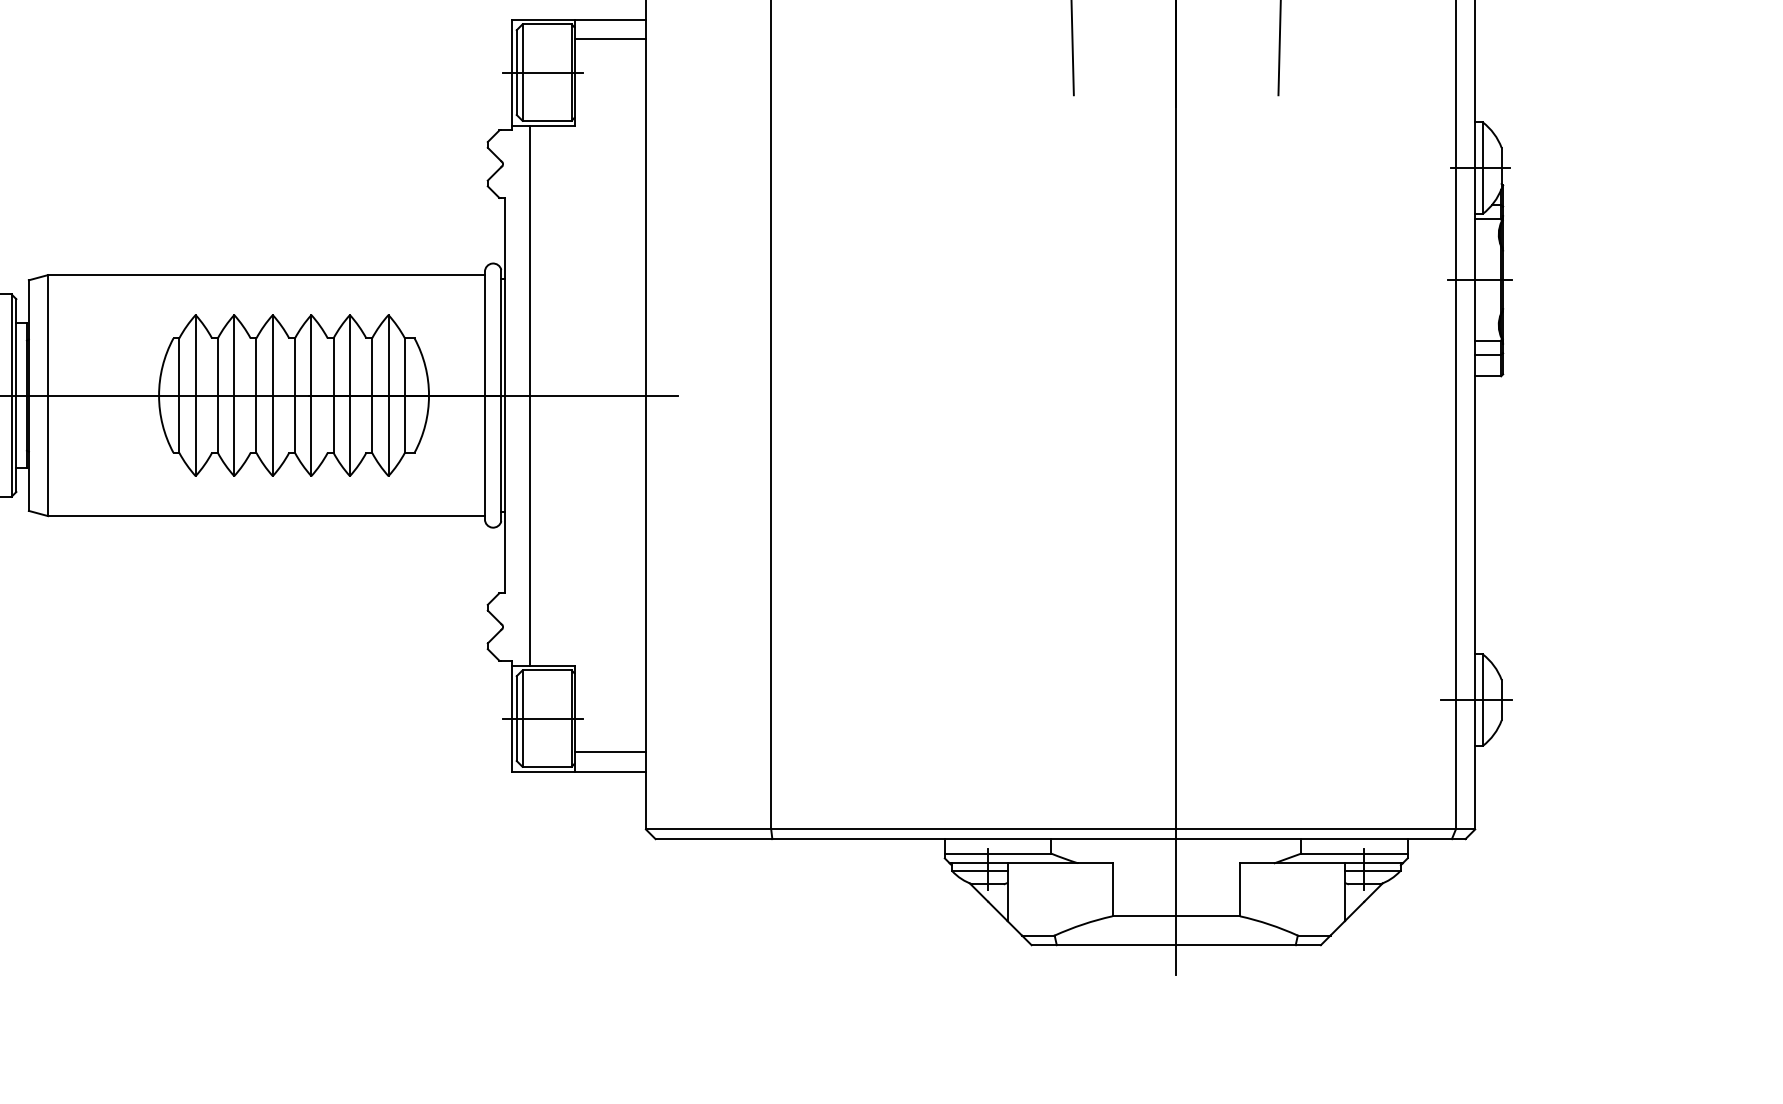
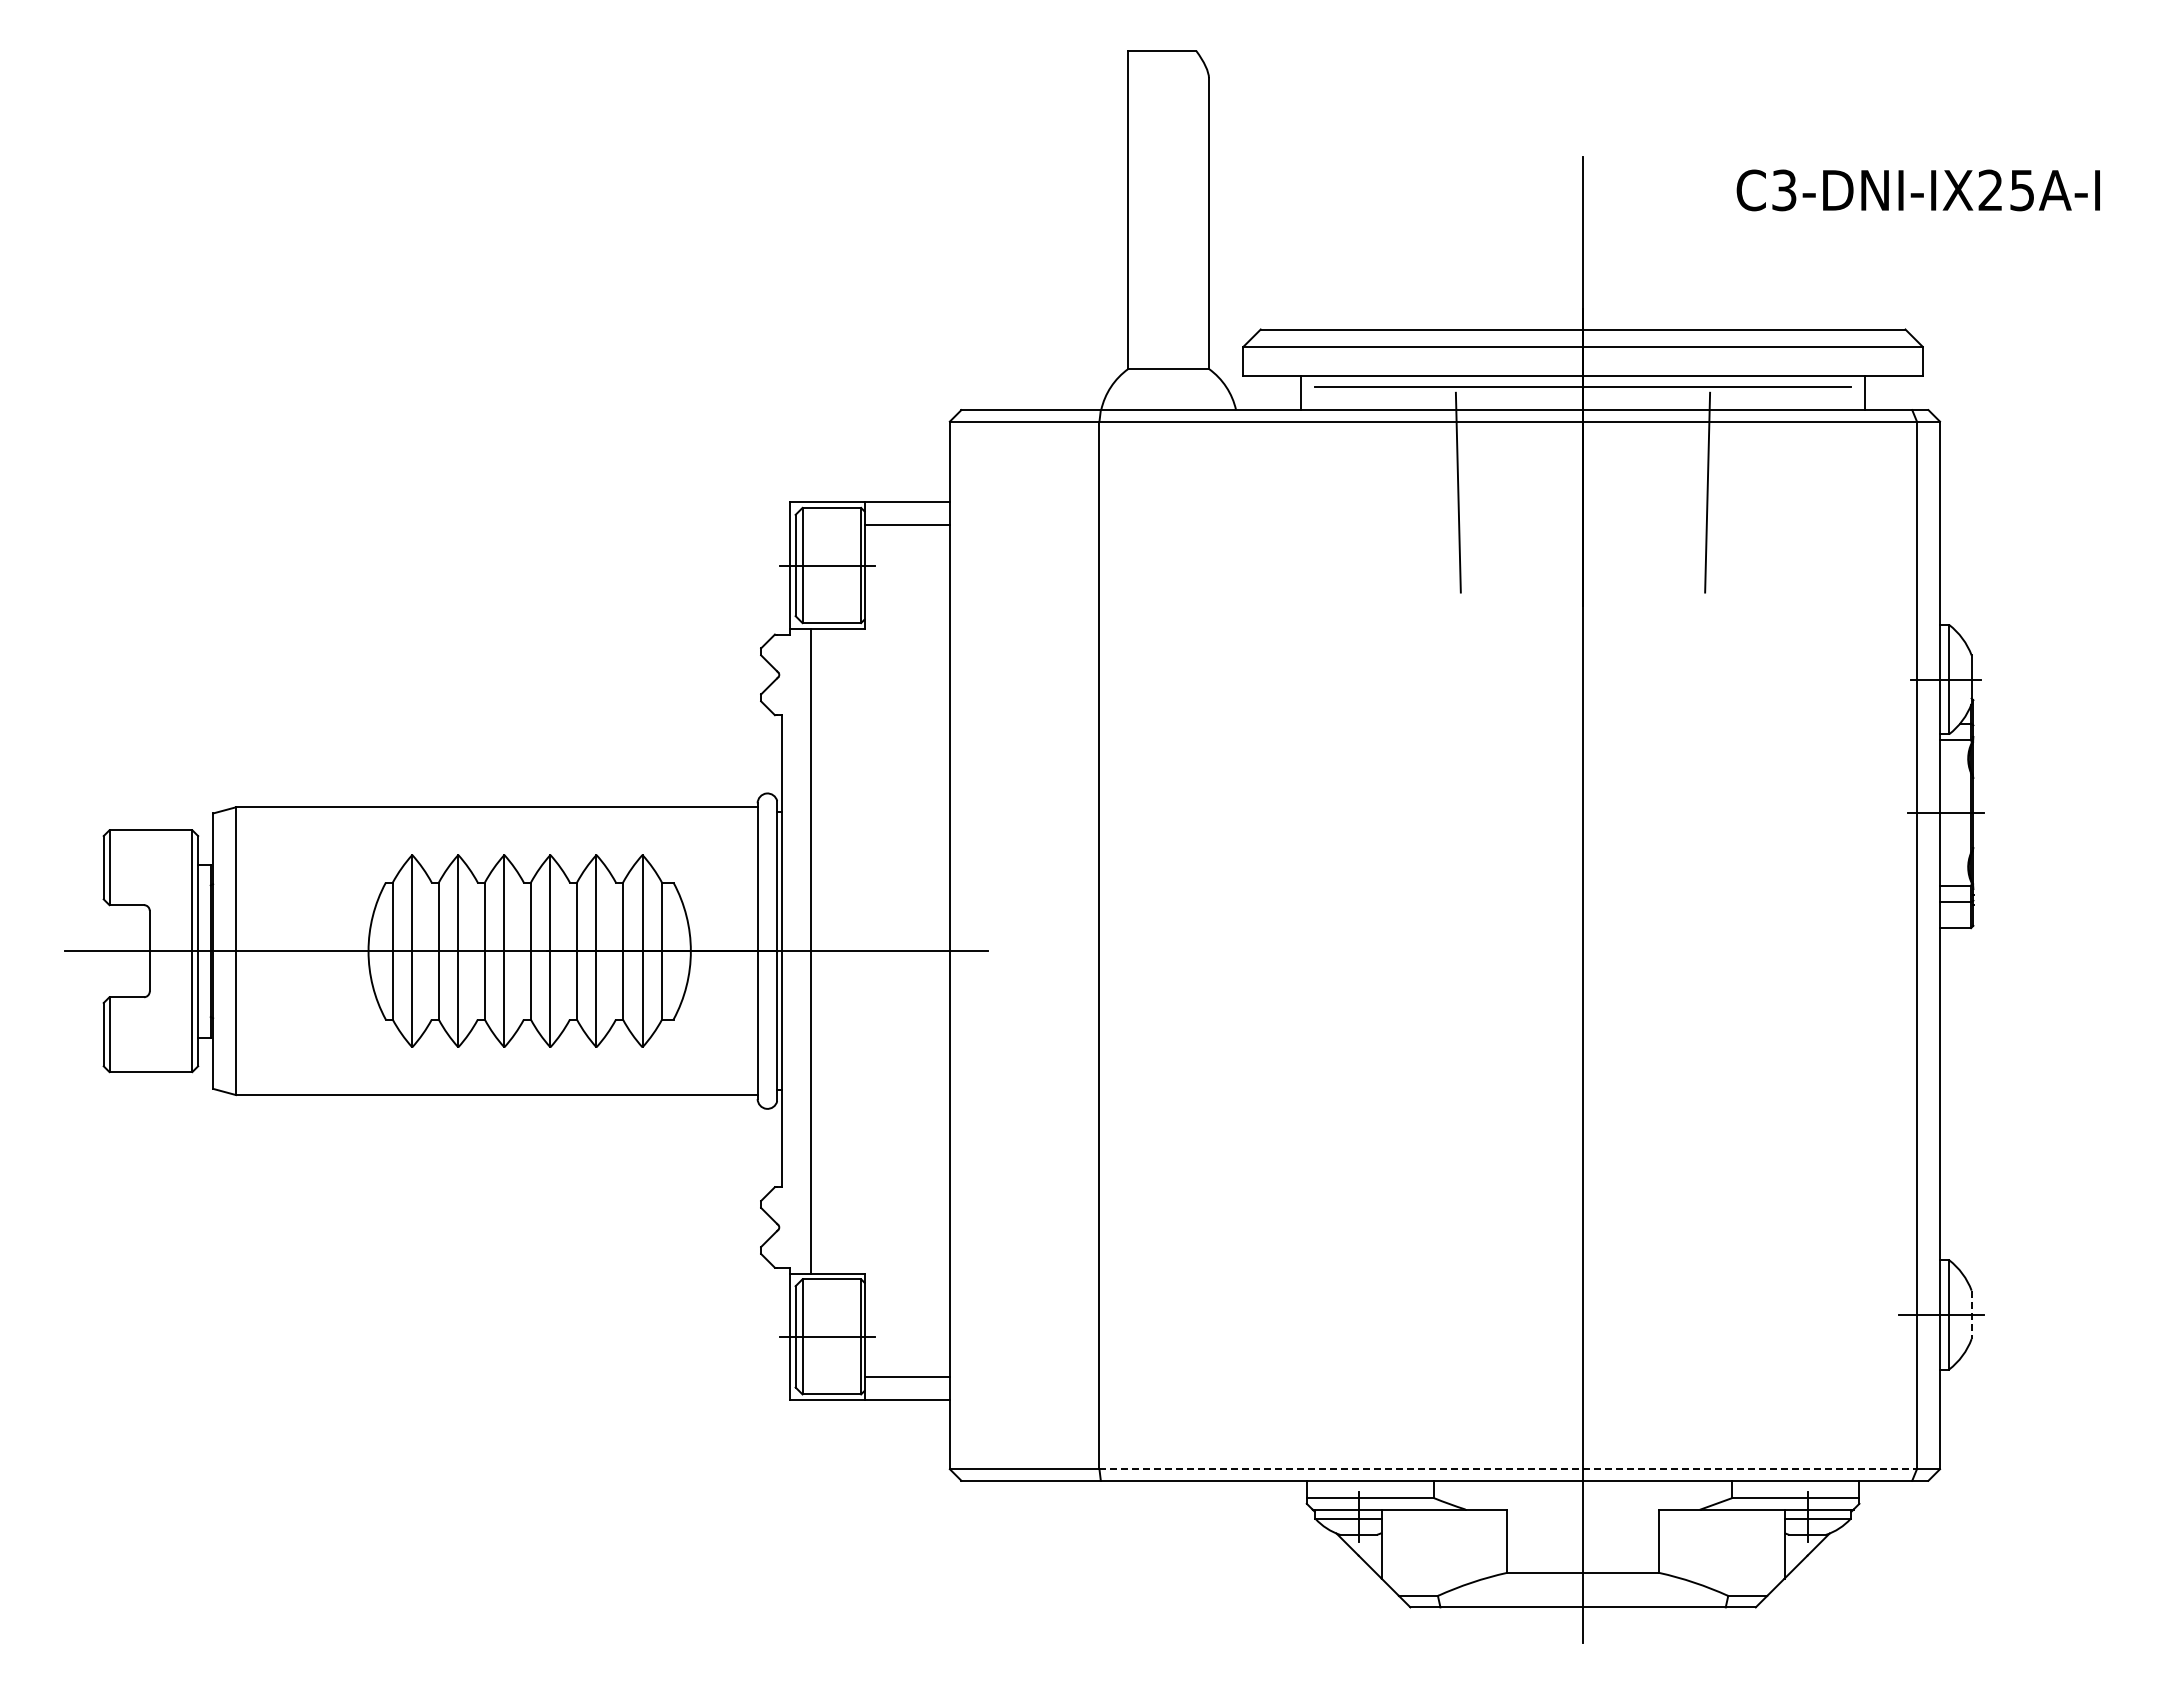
line: (1501, 700) -> (1971, 1315), solid -> dashed
line: (1113, 829) -> (1508, 1469), solid -> dashed

